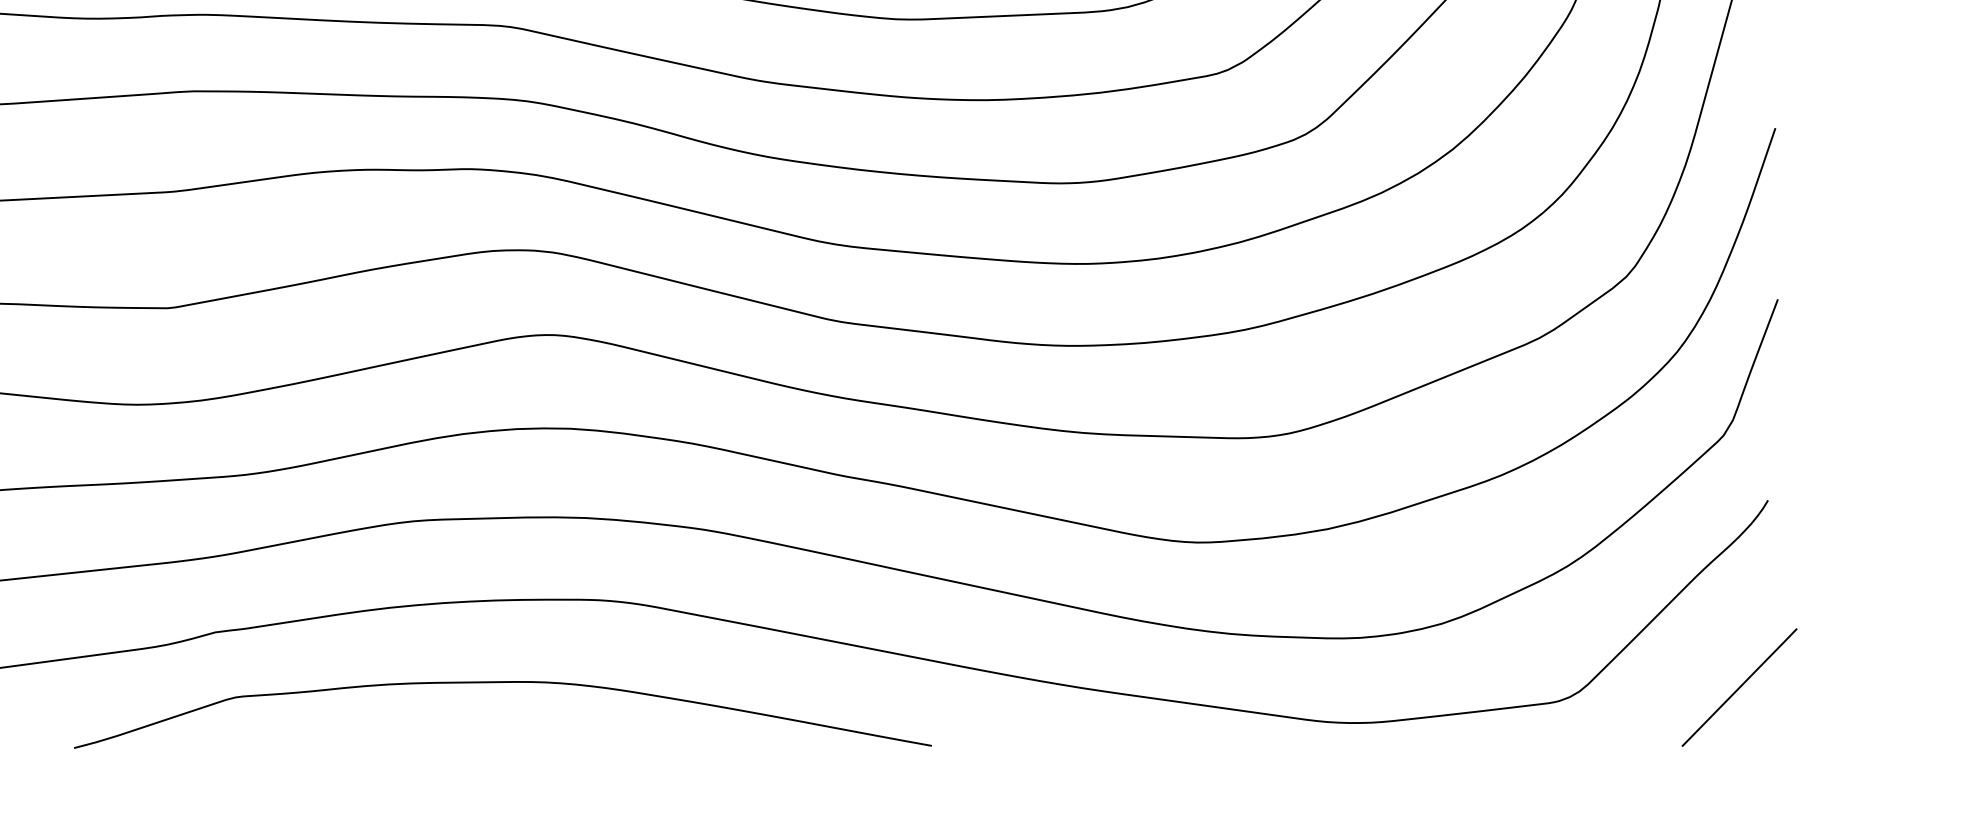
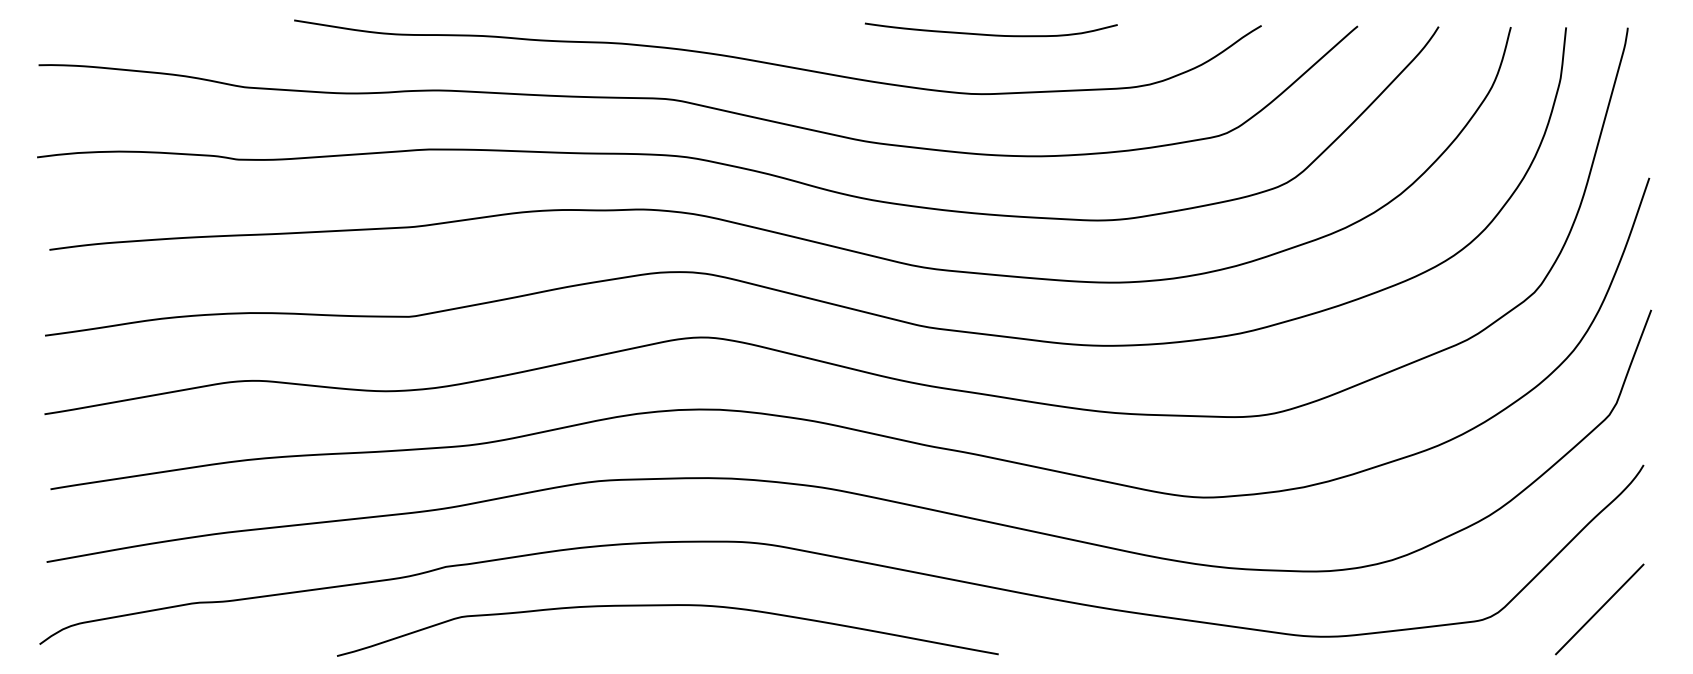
line: (1739, 687) -> (1599, 609), moved

